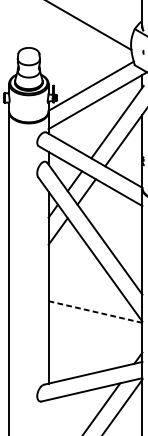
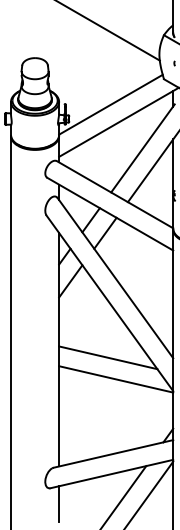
line: (89, 294) -> (108, 357), added
line: (95, 312) -> (116, 379), dashed -> solid
line: (48, 414) -> (59, 504), added

